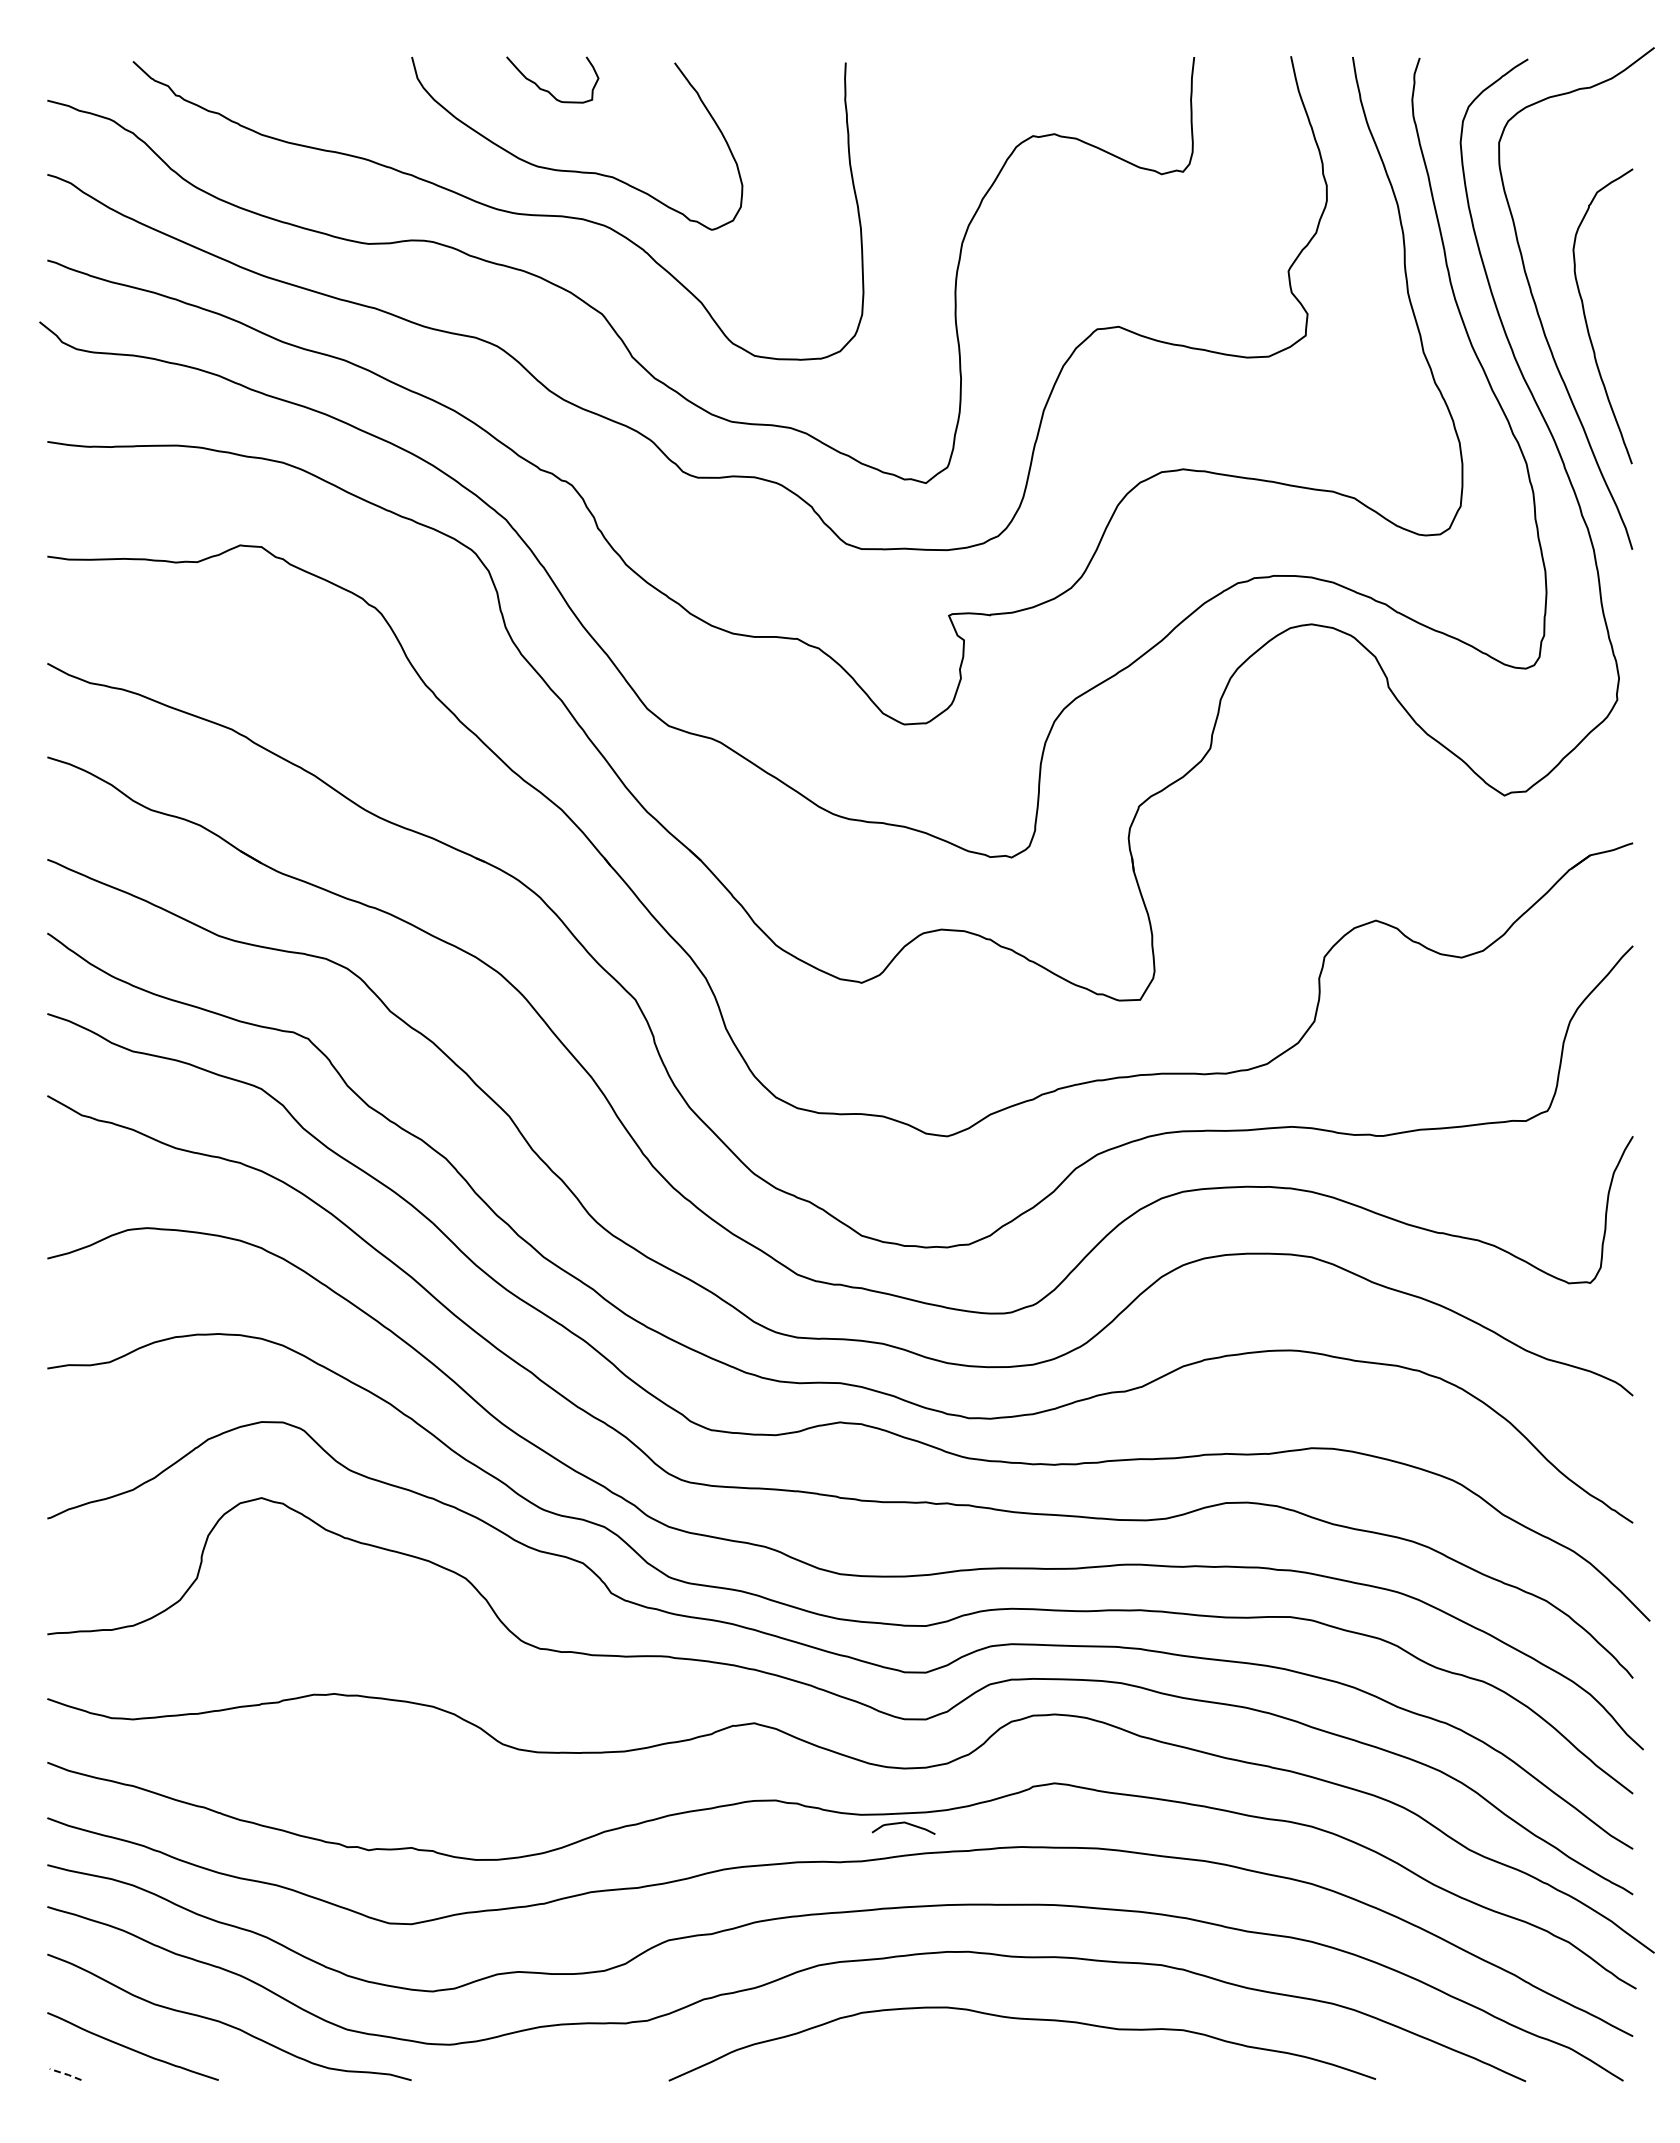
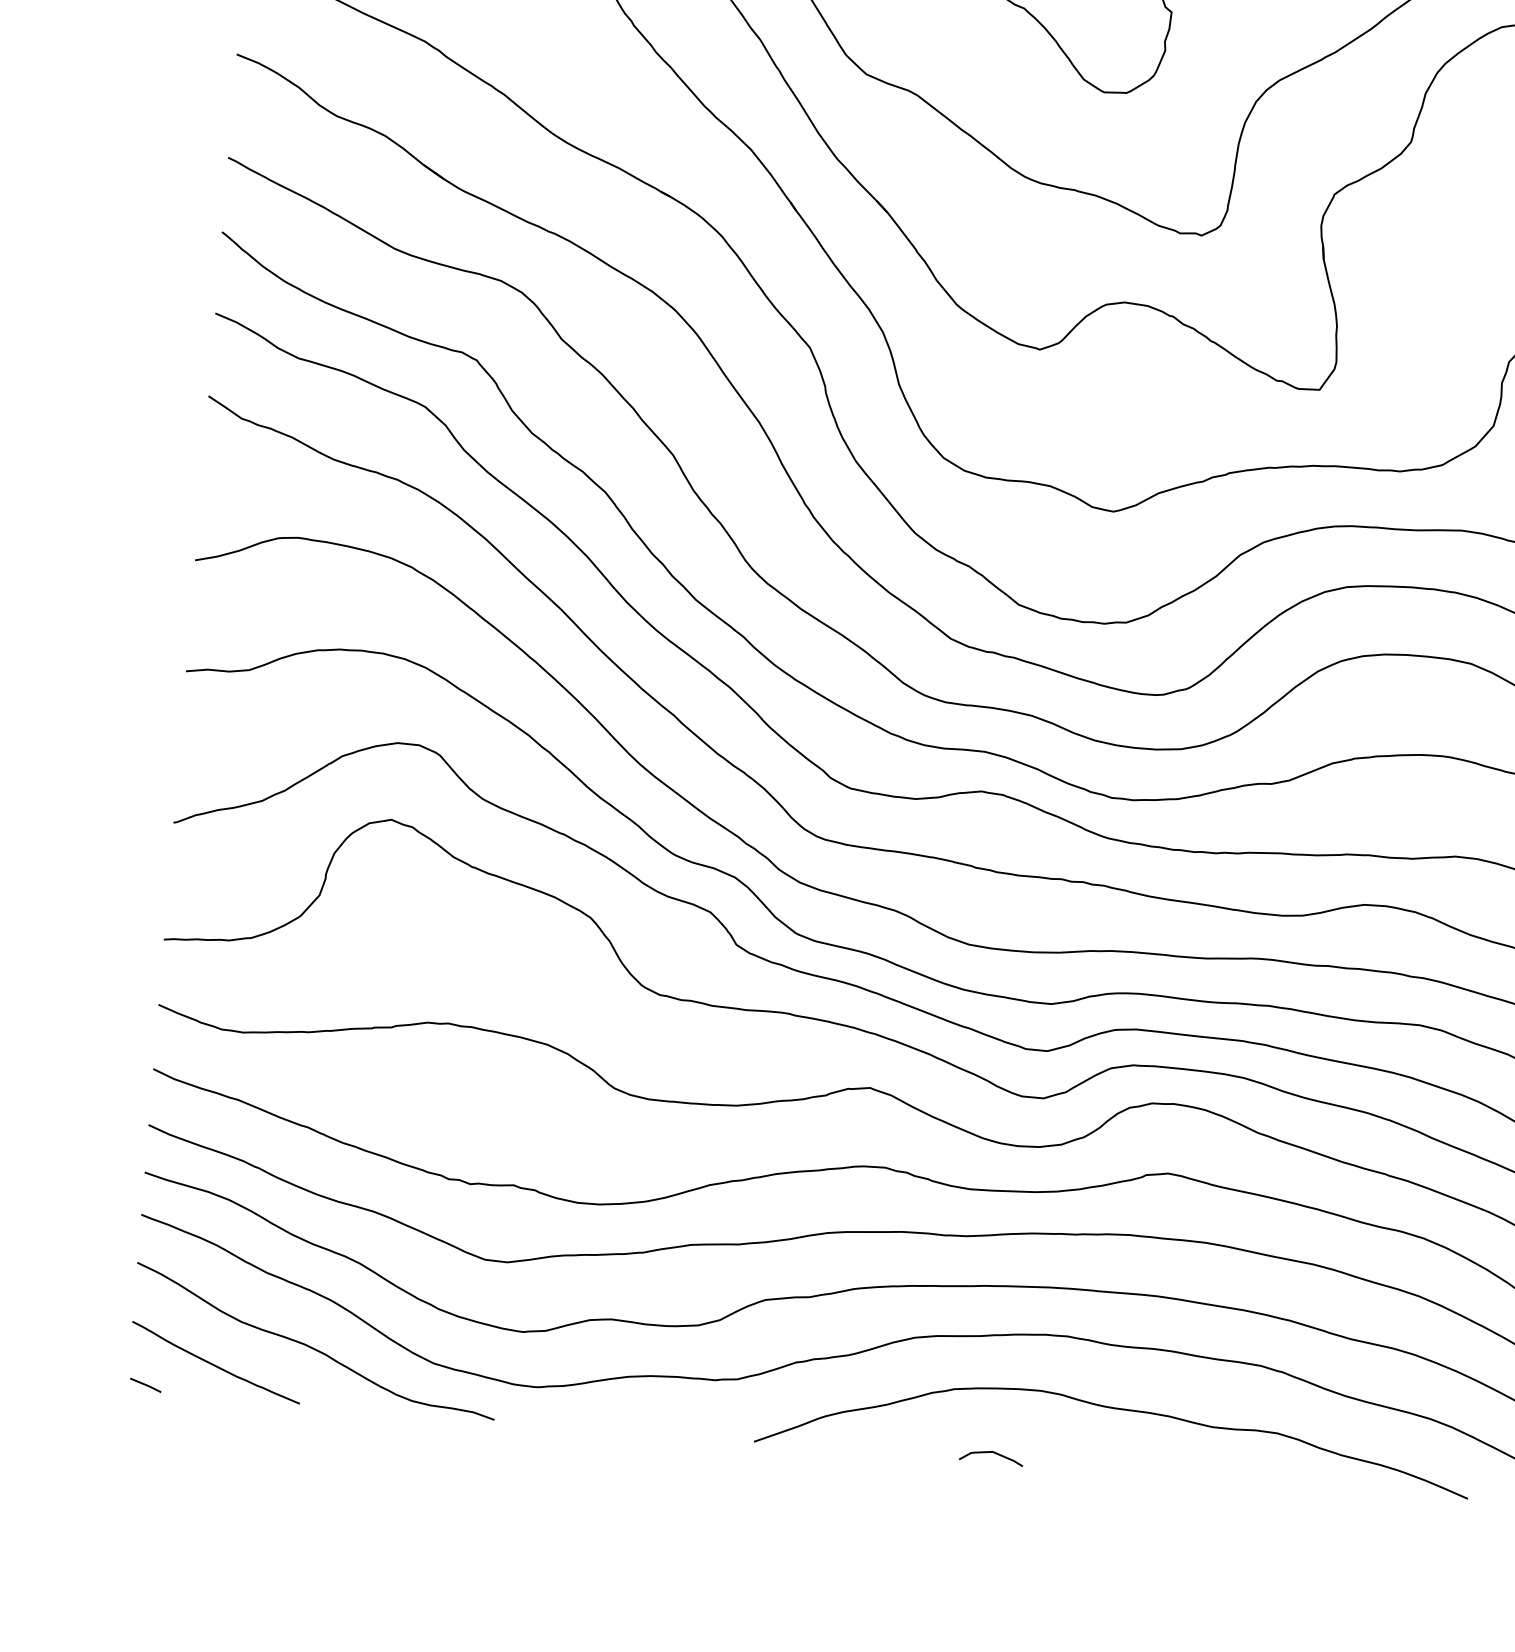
curve: (903, 1823) -> (991, 1452), moved
line: (66, 2074) -> (146, 1385), dashed -> solid

